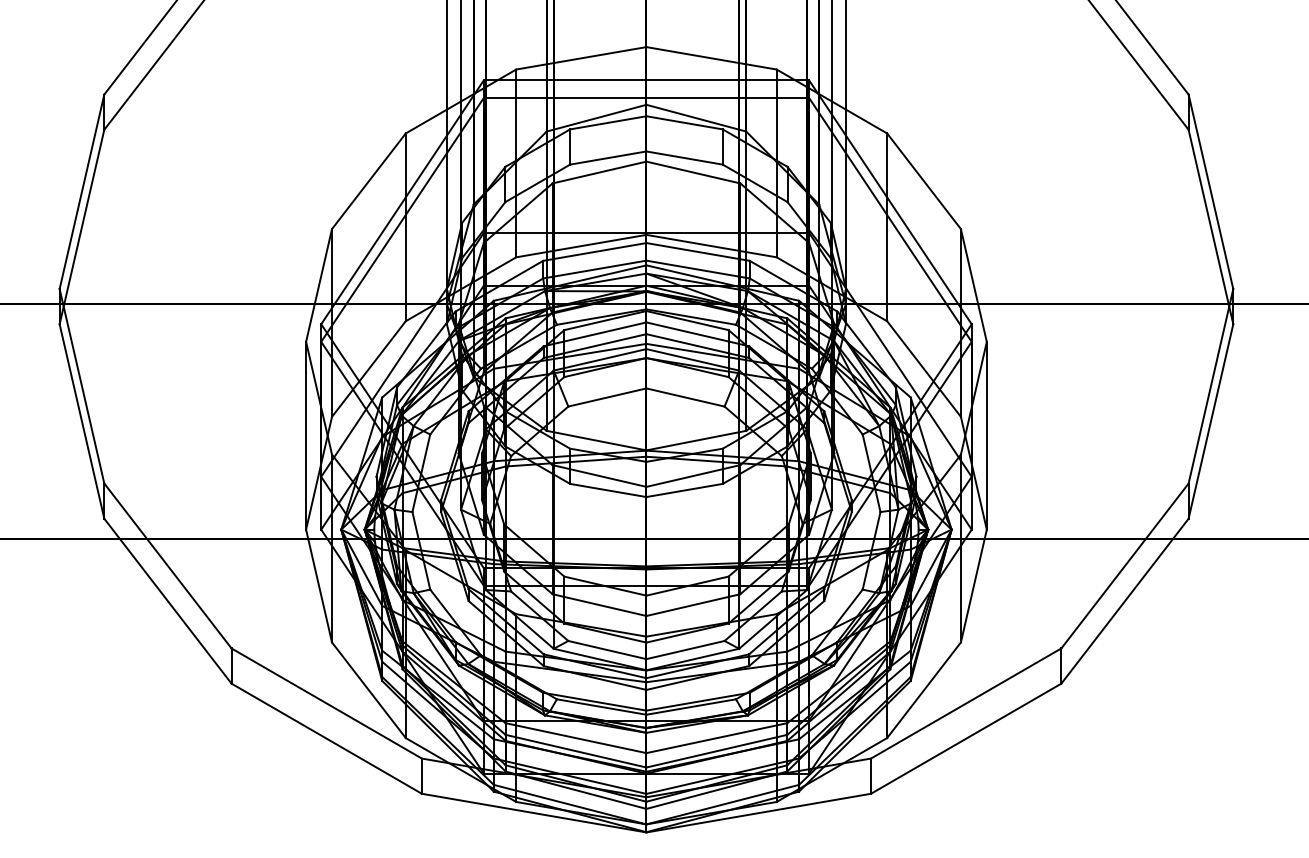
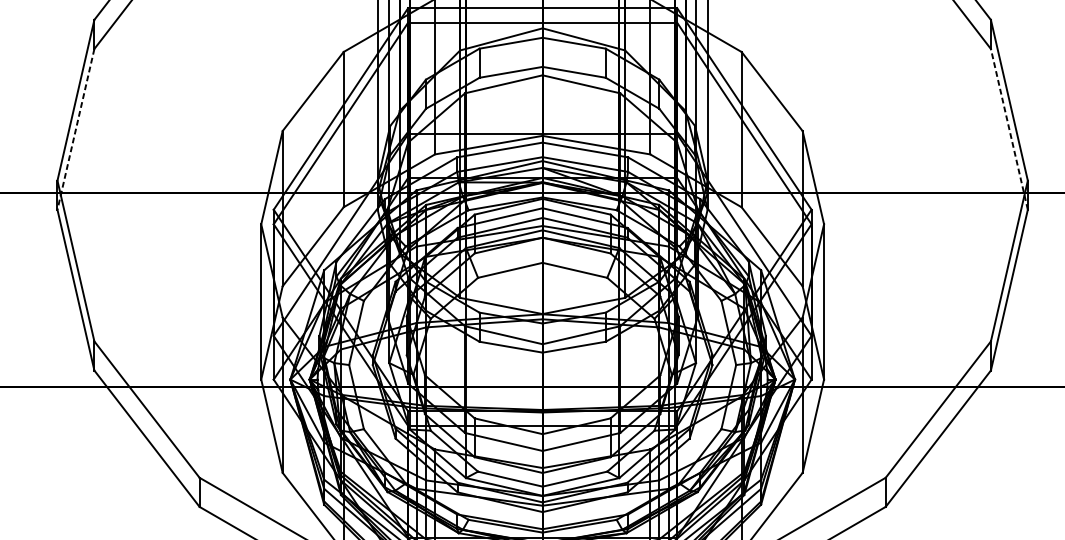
line: (81, 227) -> (75, 129), solid -> dashed
line: (1210, 227) -> (1009, 129), solid -> dashed

